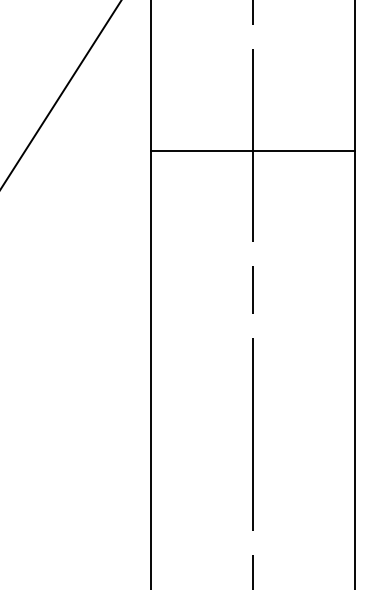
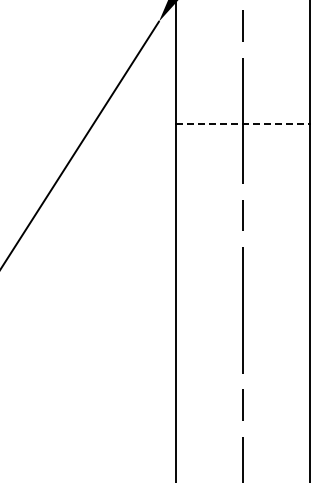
line: (253, 151) -> (243, 124), solid -> dashed

